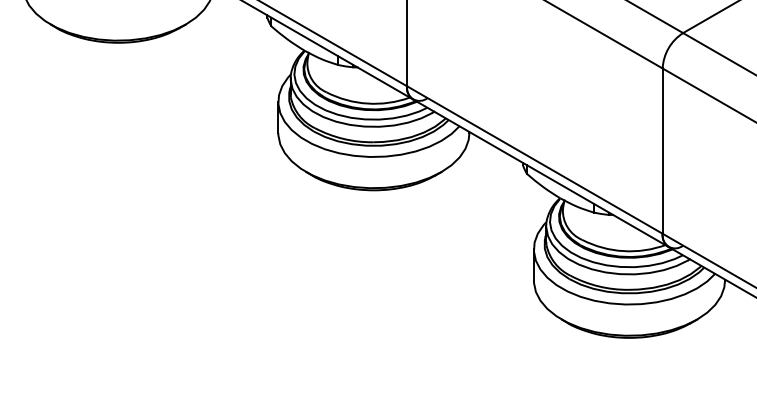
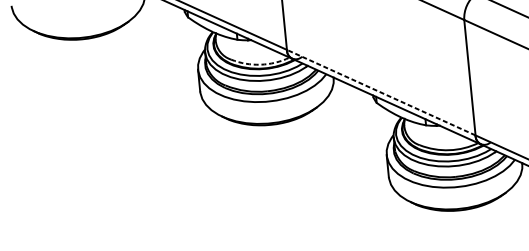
arc: (367, 103) -> (260, 64), solid -> dashed
line: (534, 160) -> (381, 93), solid -> dashed

